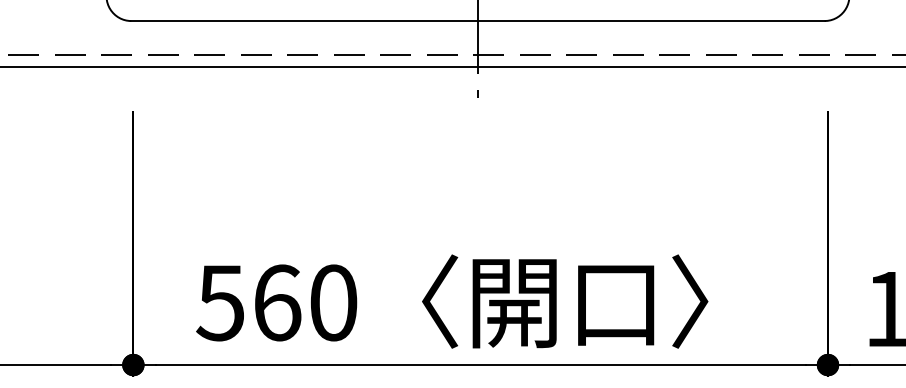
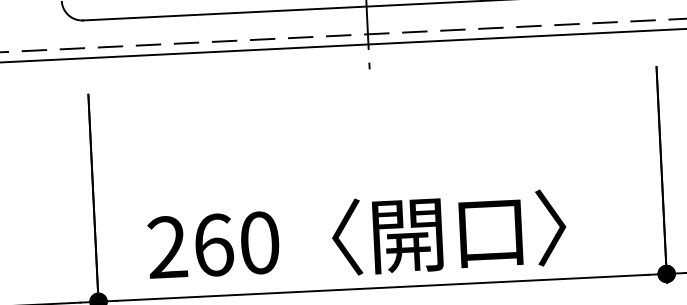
text: (220, 302) -> (167, 247), 560 -> 260

